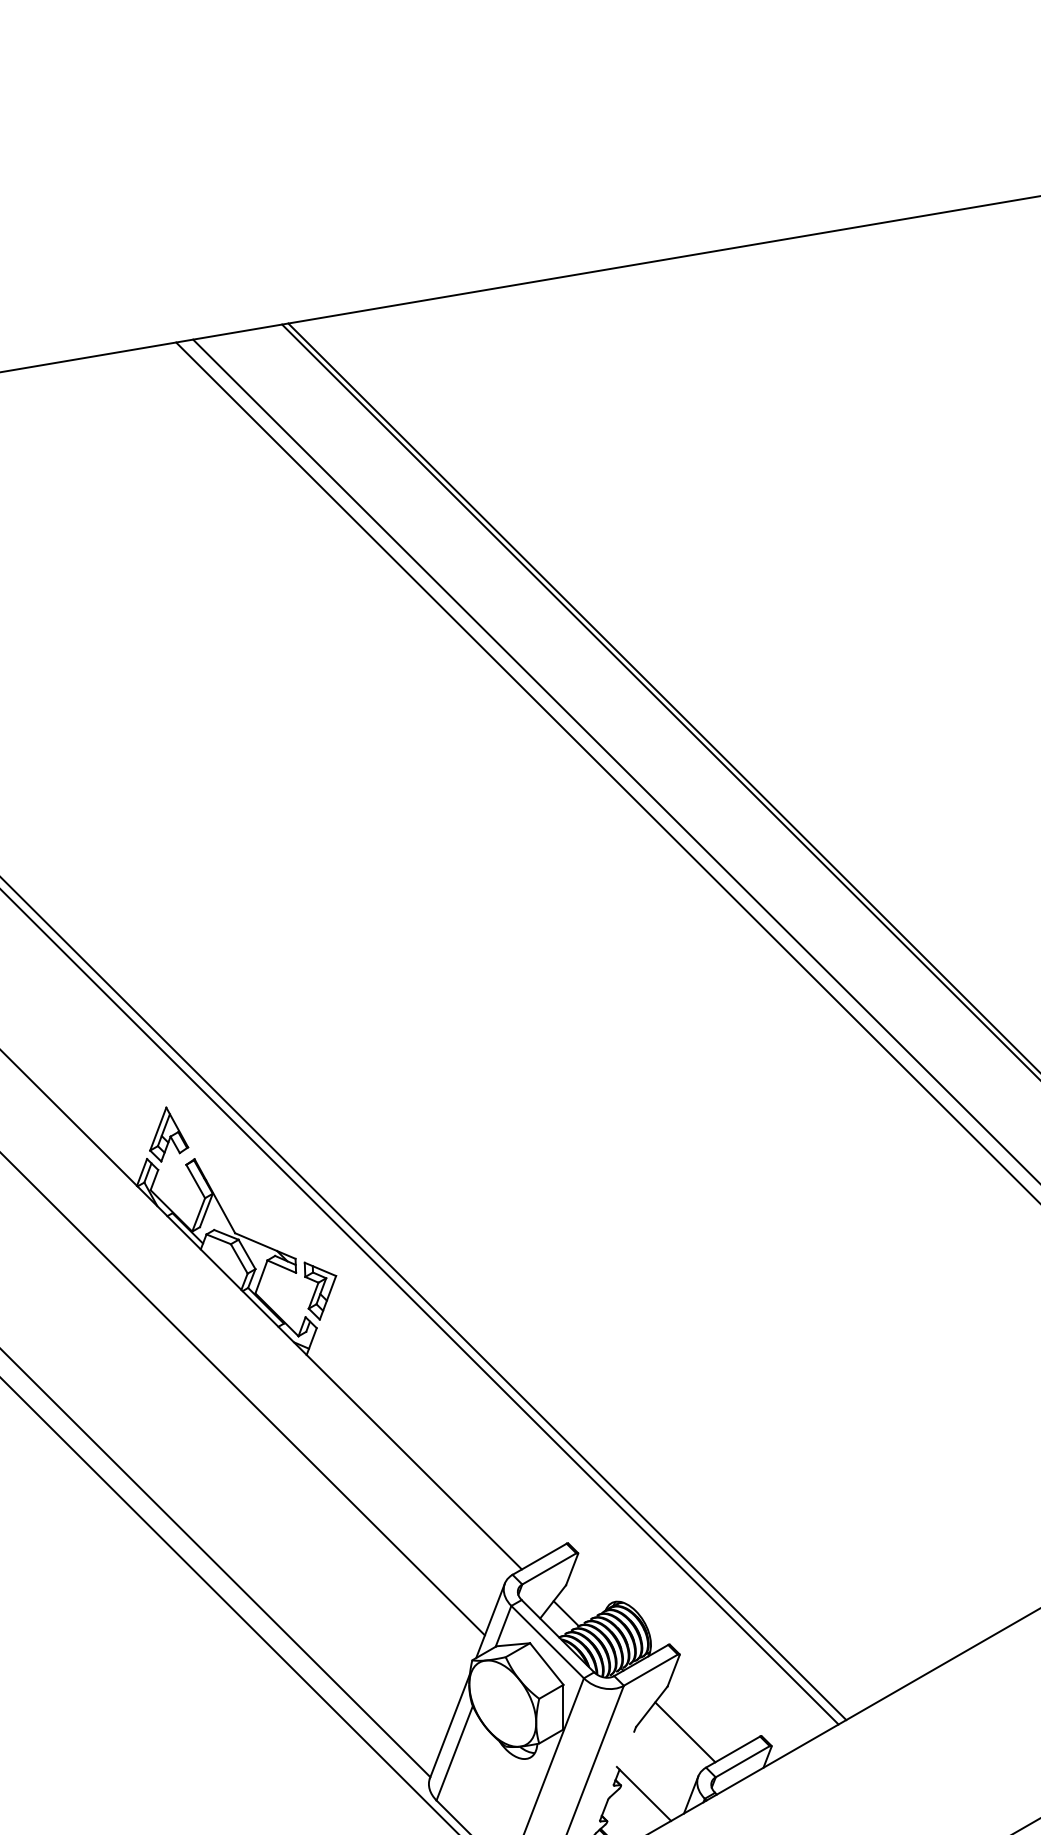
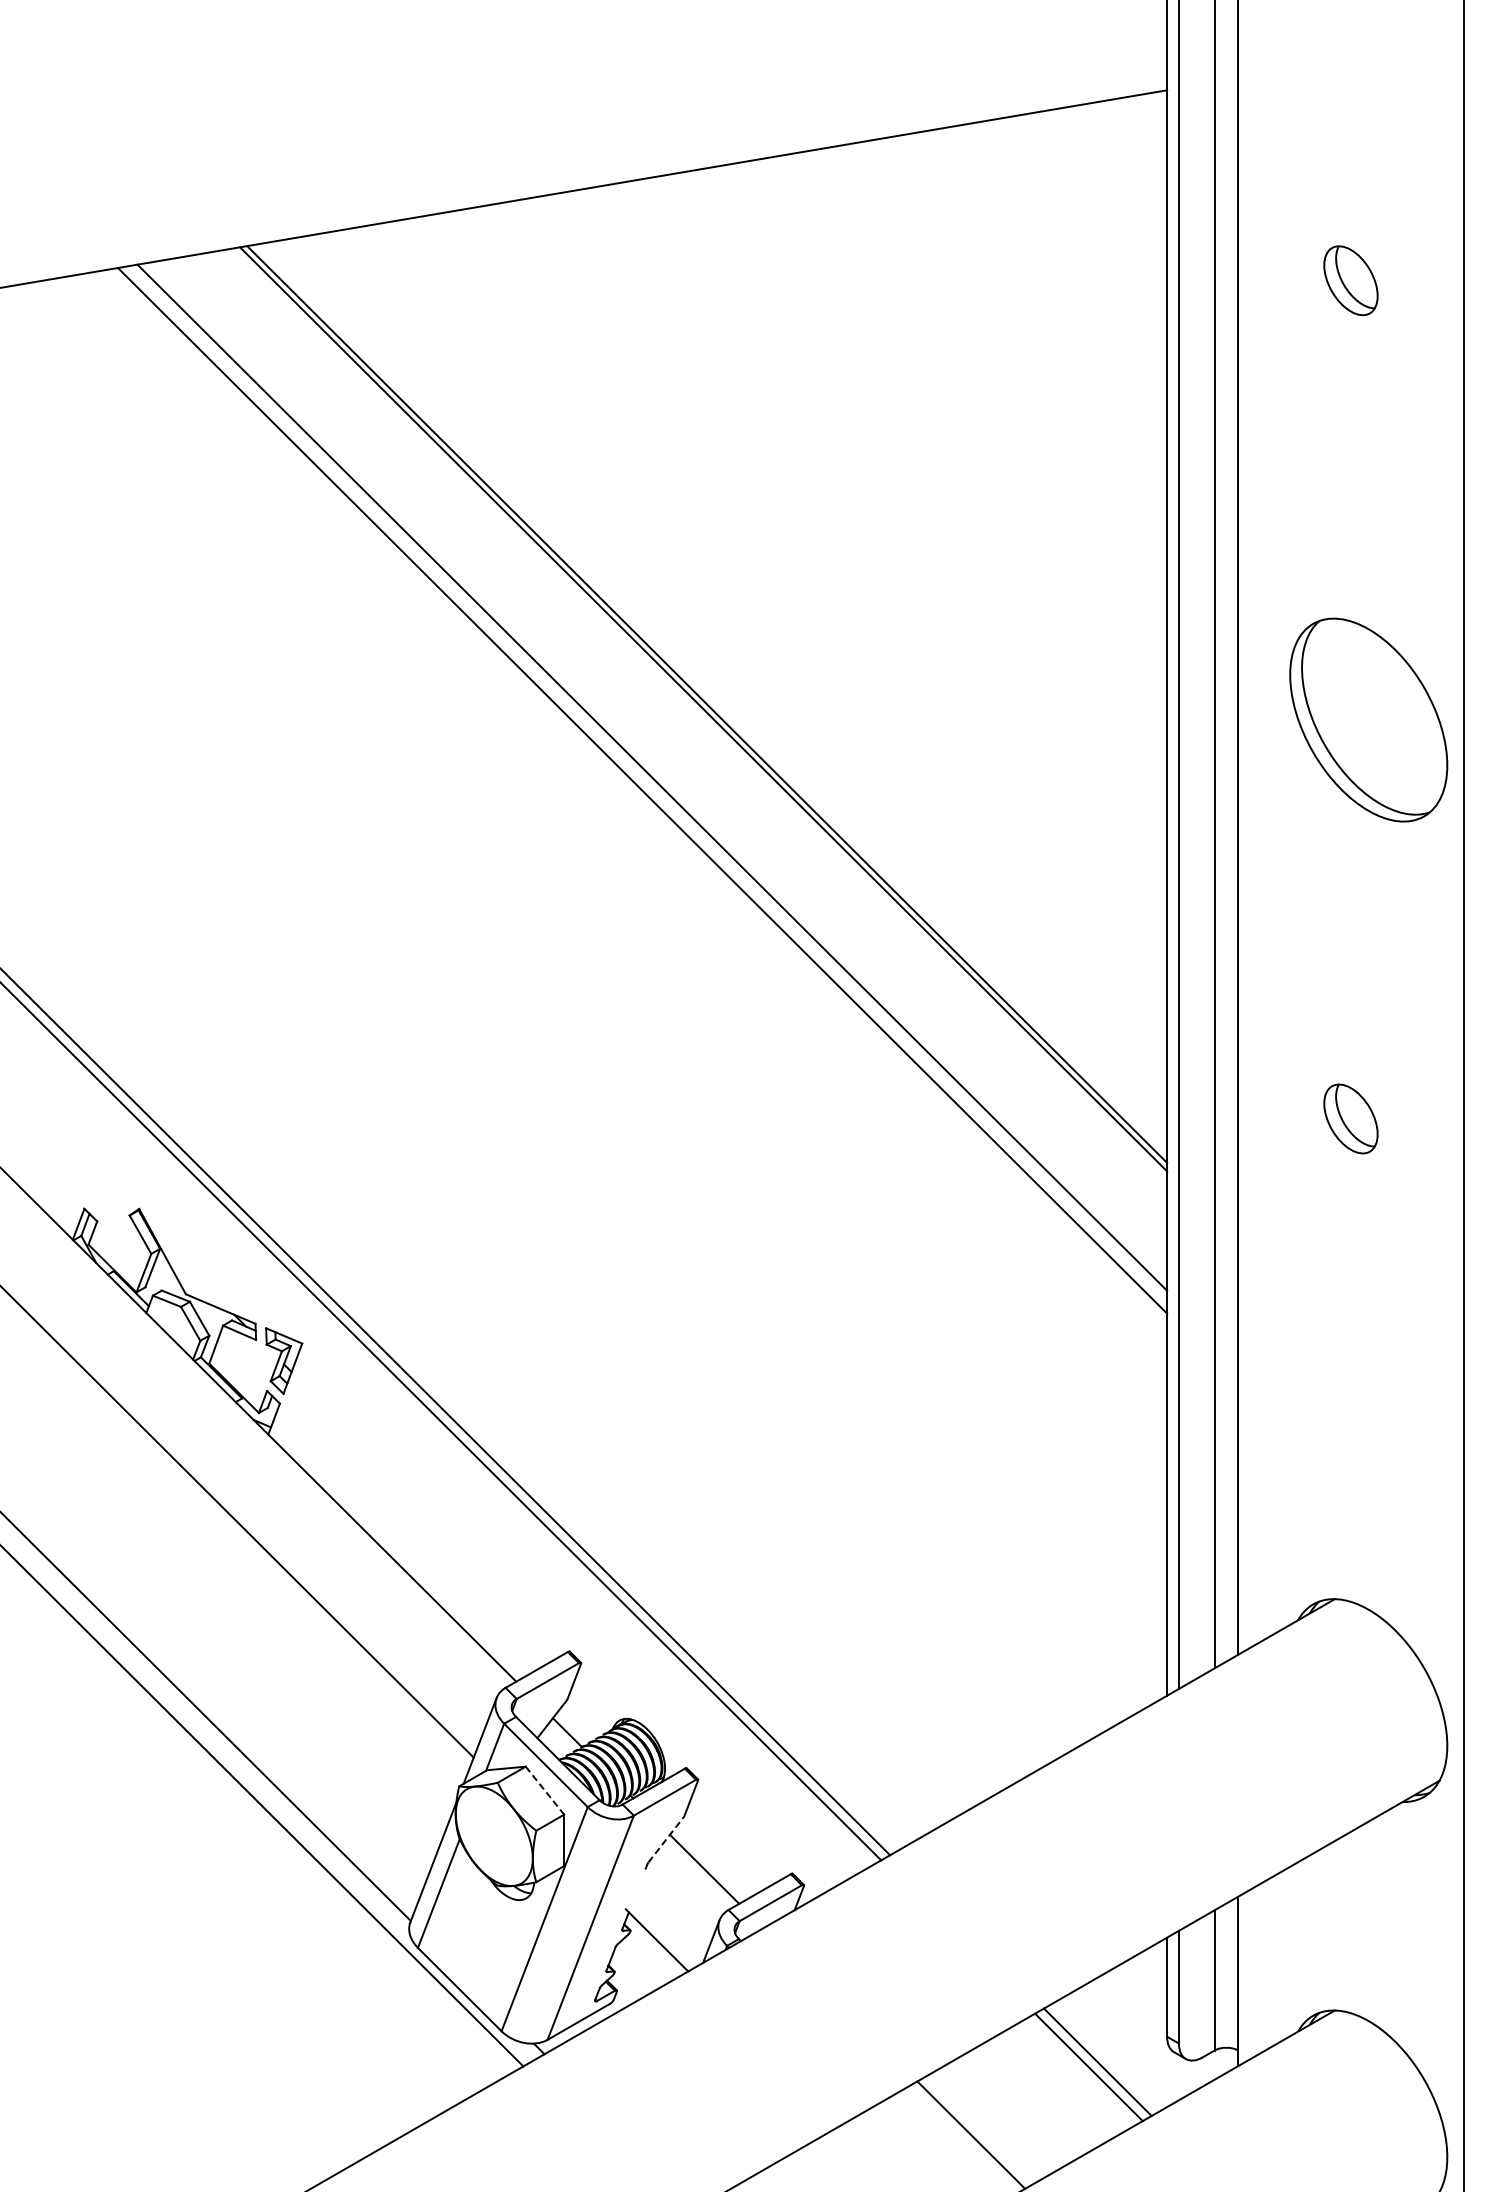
part: (168, 1134) -> (109, 1180), removed
line: (546, 1663) -> (544, 1790), solid -> dashed
line: (652, 1706) -> (666, 1839), solid -> dashed

